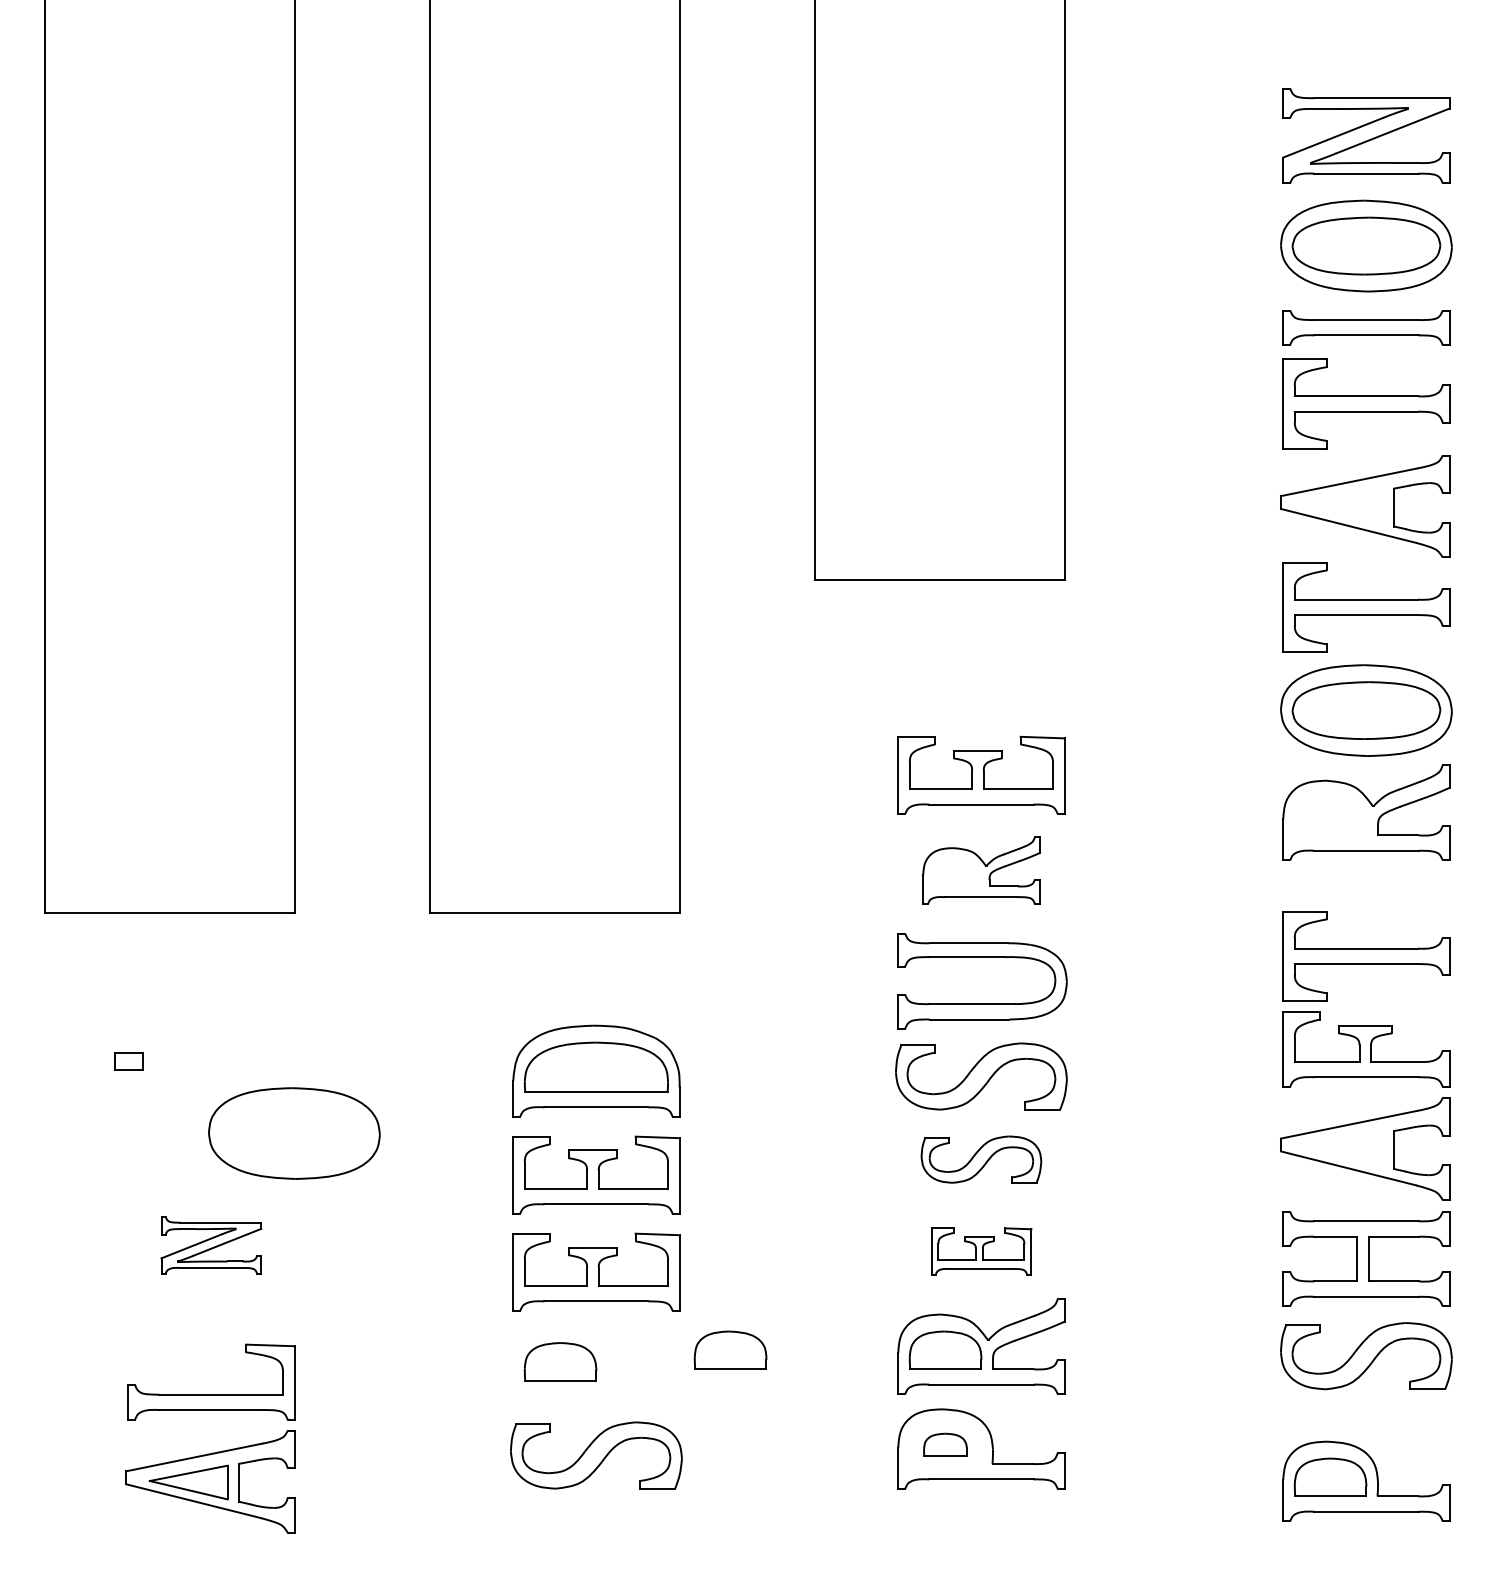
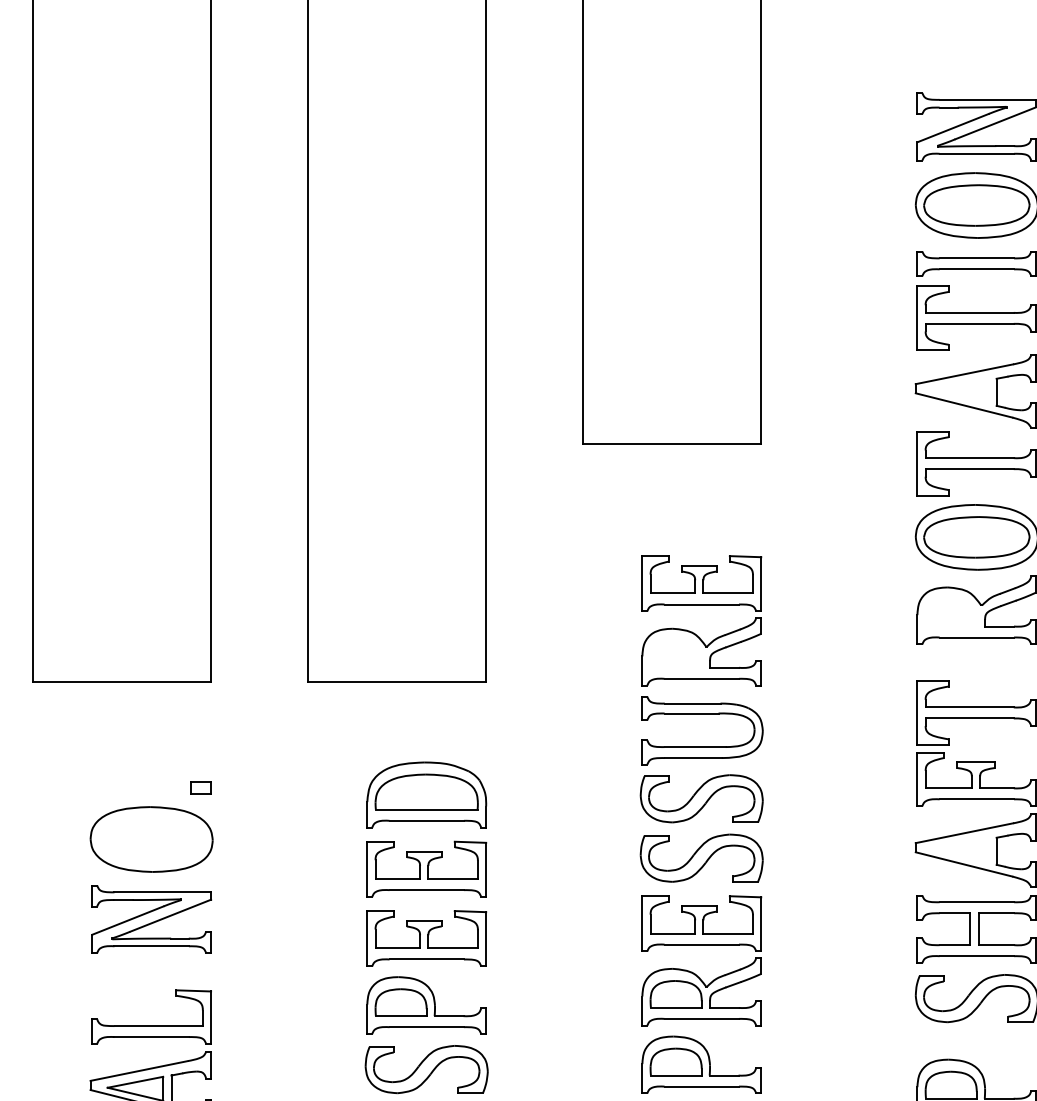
part: (981, 870) -> (701, 651), size x1.43
part: (128, 1061) -> (201, 788), moved
part: (294, 1133) -> (151, 839), moved
part: (981, 1159) -> (701, 858), size x1.43
part: (211, 1245) -> (151, 919), size x1.67
part: (981, 1251) -> (701, 923), size x1.67
part: (730, 1349) -> (522, 993), removed
part: (596, 1365) -> (426, 1005), added
part: (945, 1444) -> (676, 1061), size x1.67

